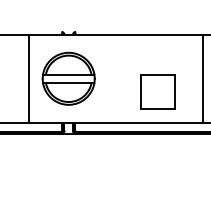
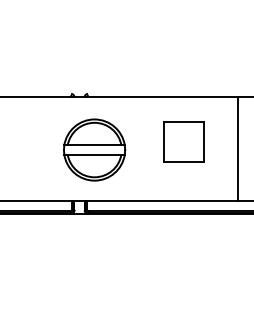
part: (68, 78) -> (94, 149), moved
line: (28, 79) -> (32, 149), removed
part: (157, 91) -> (183, 141), moved

